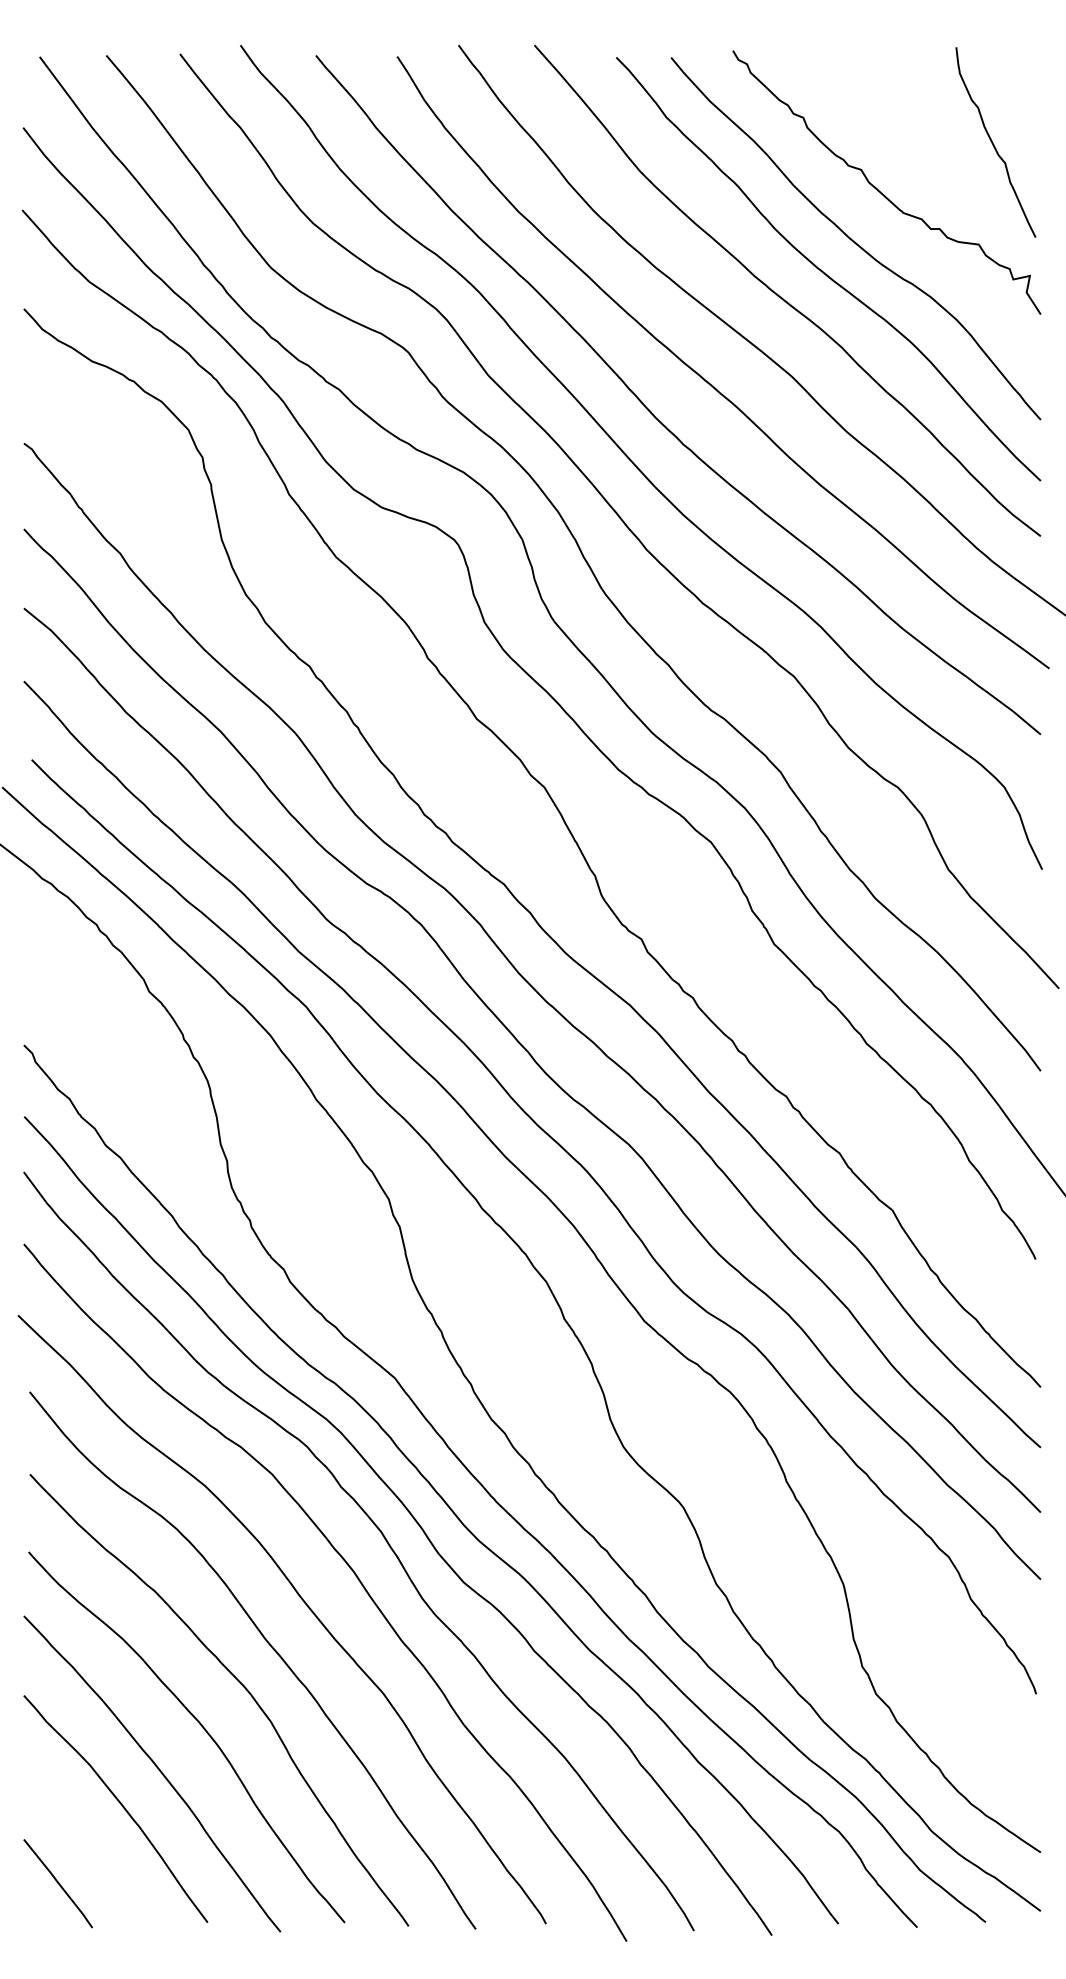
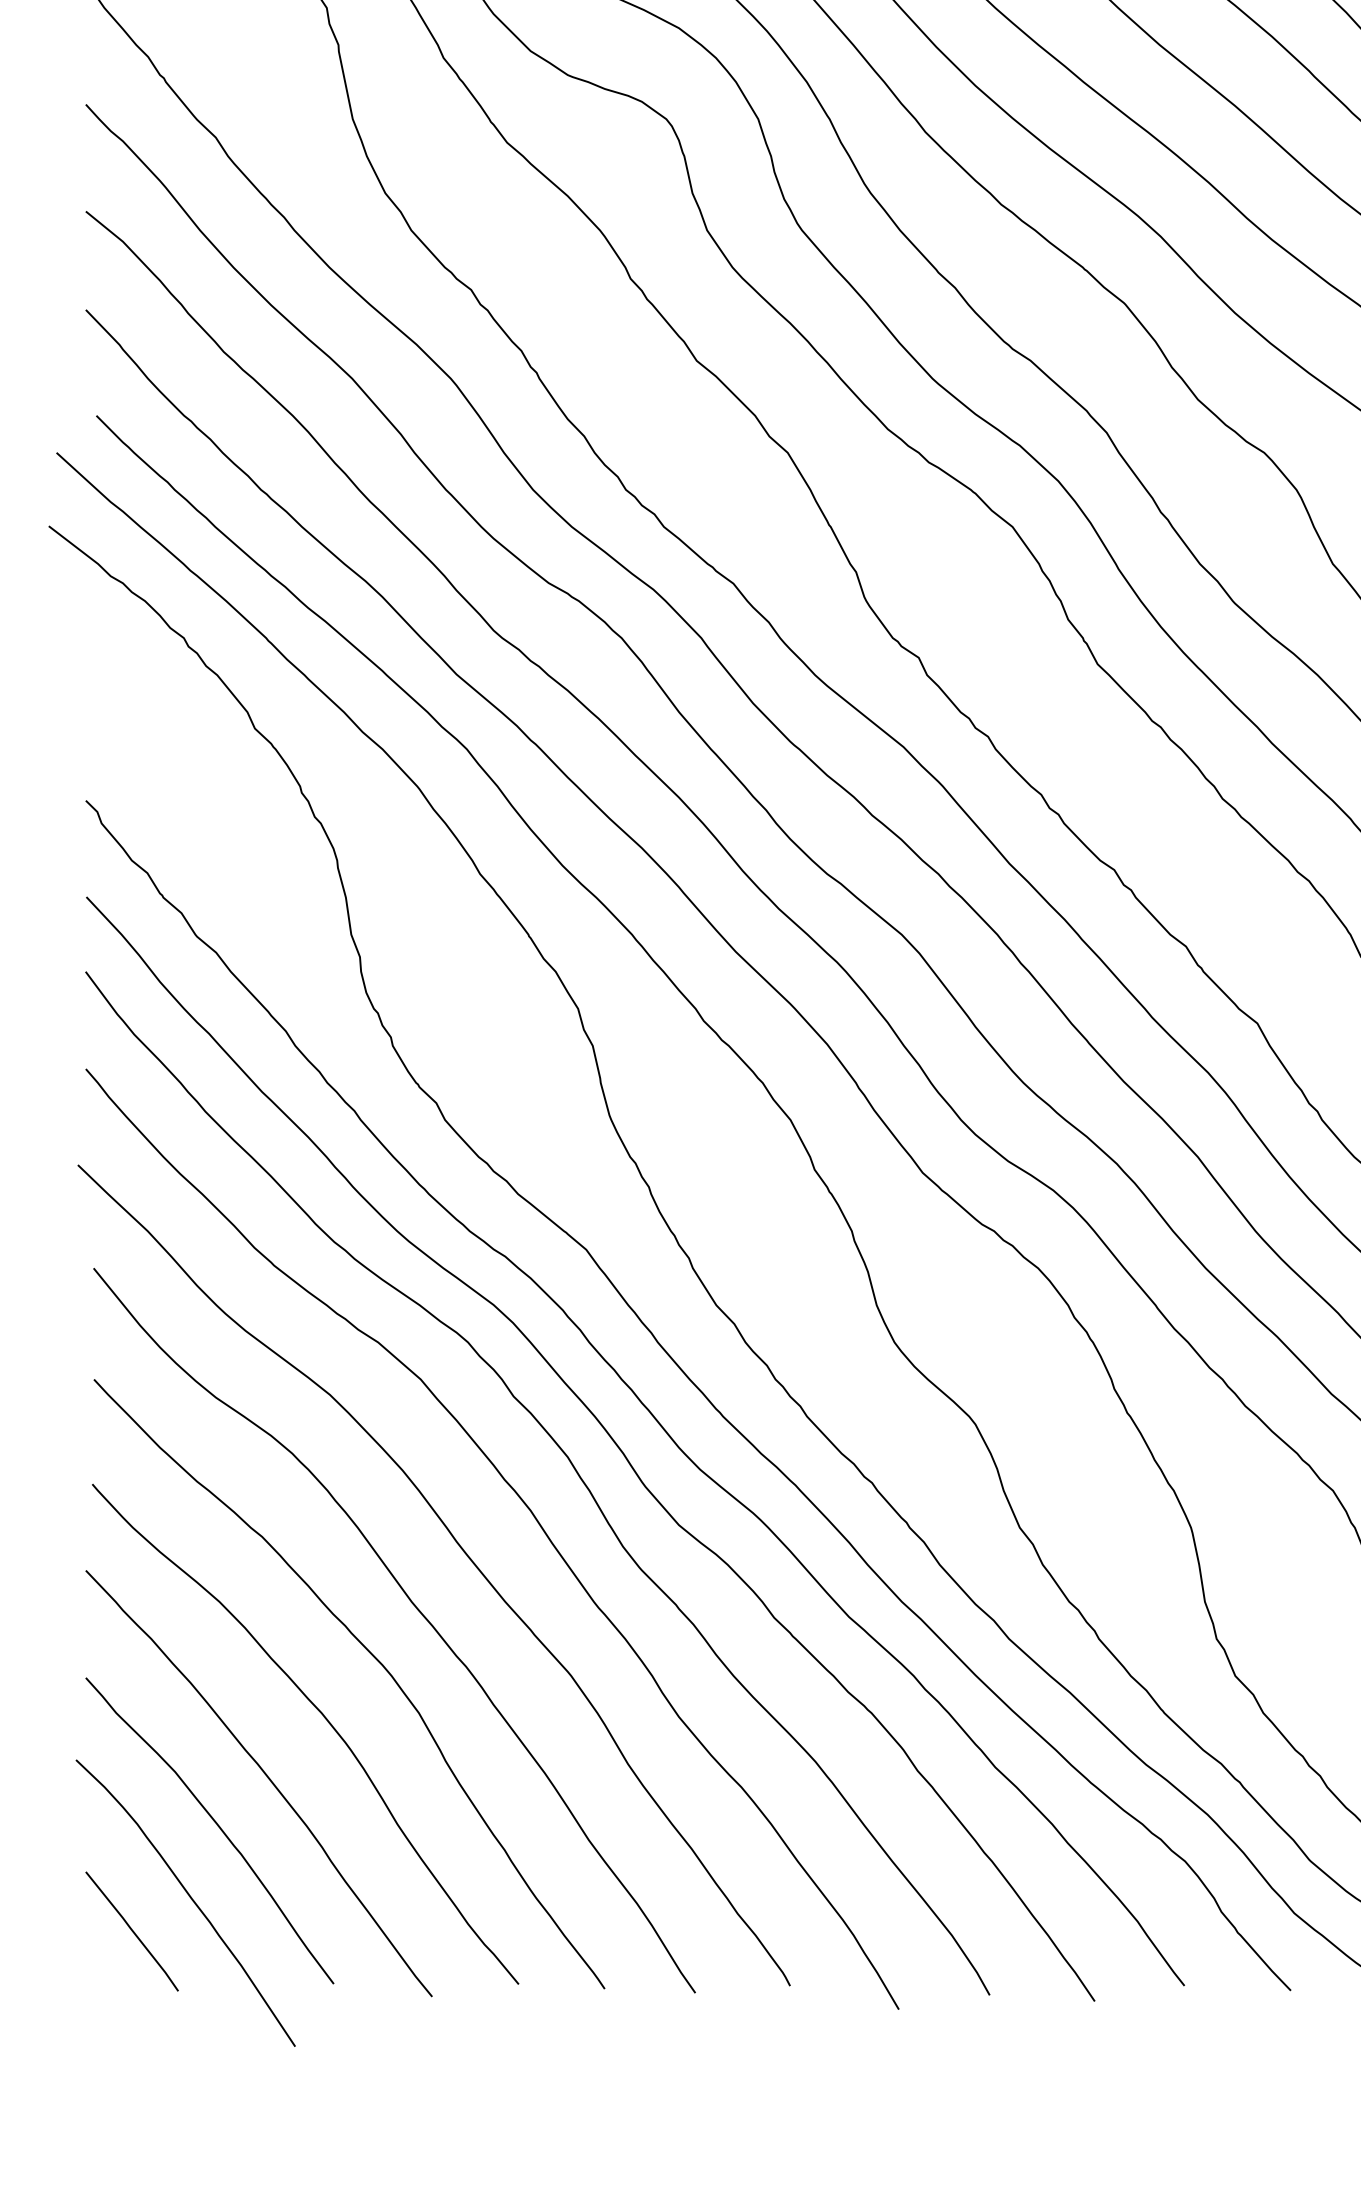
curve: (100, 1858) -> (189, 1897), added

